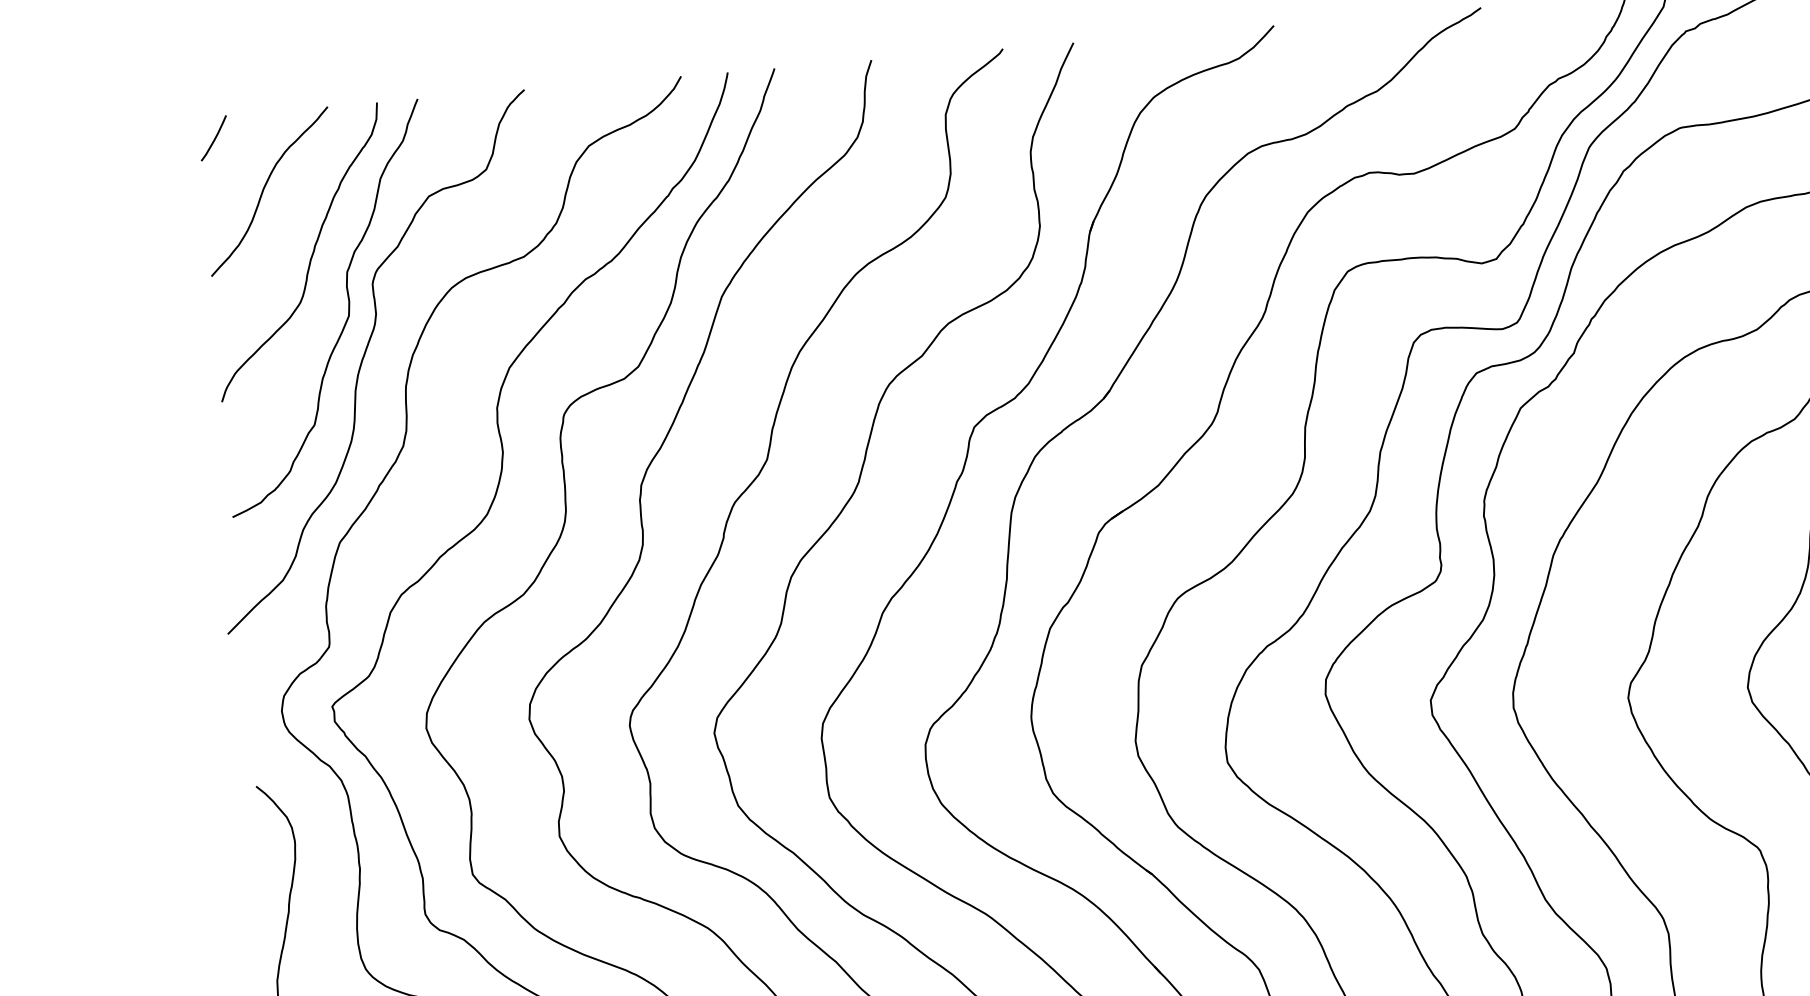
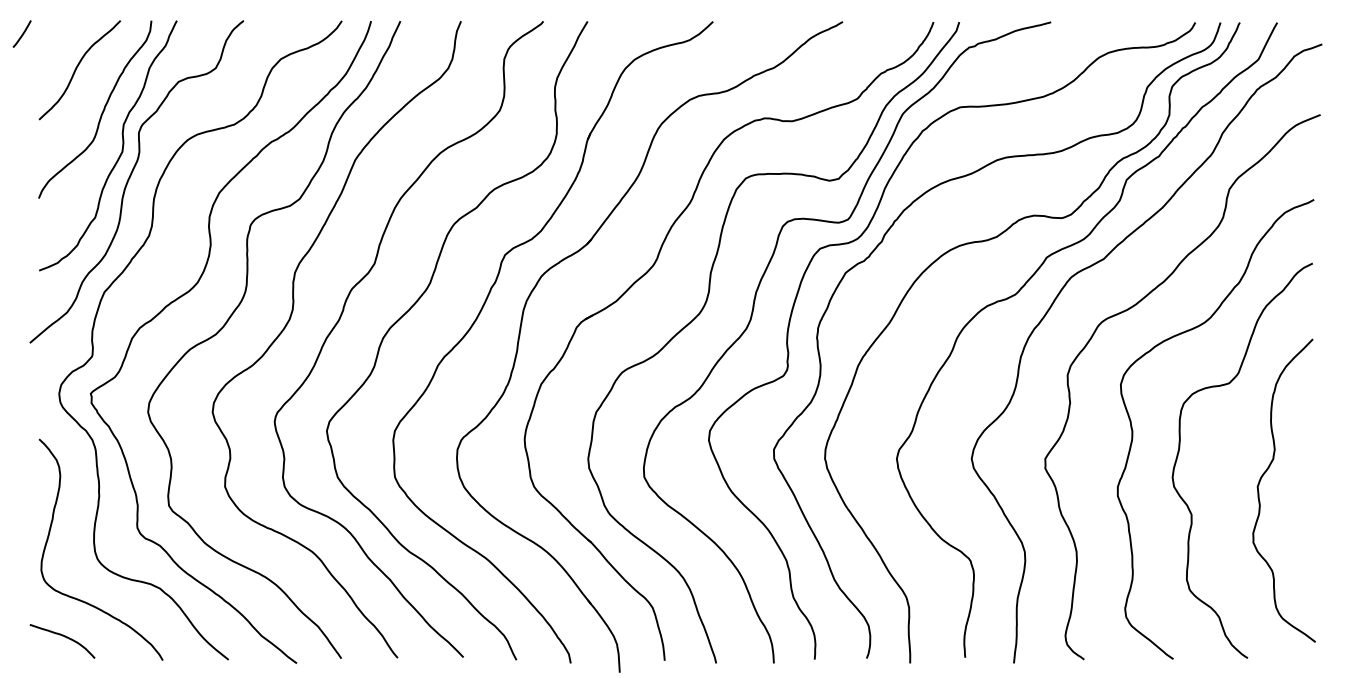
line: (214, 137) -> (22, 33), moved

